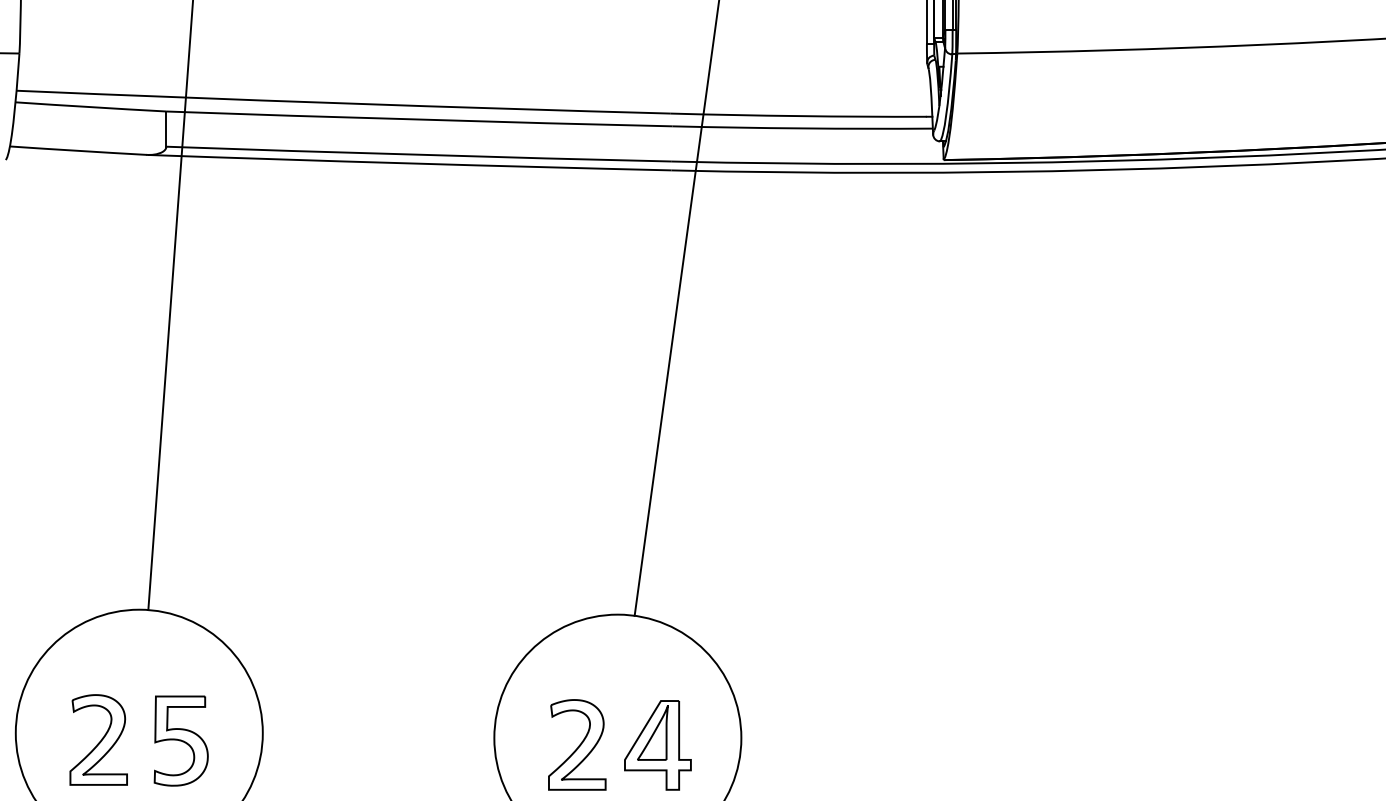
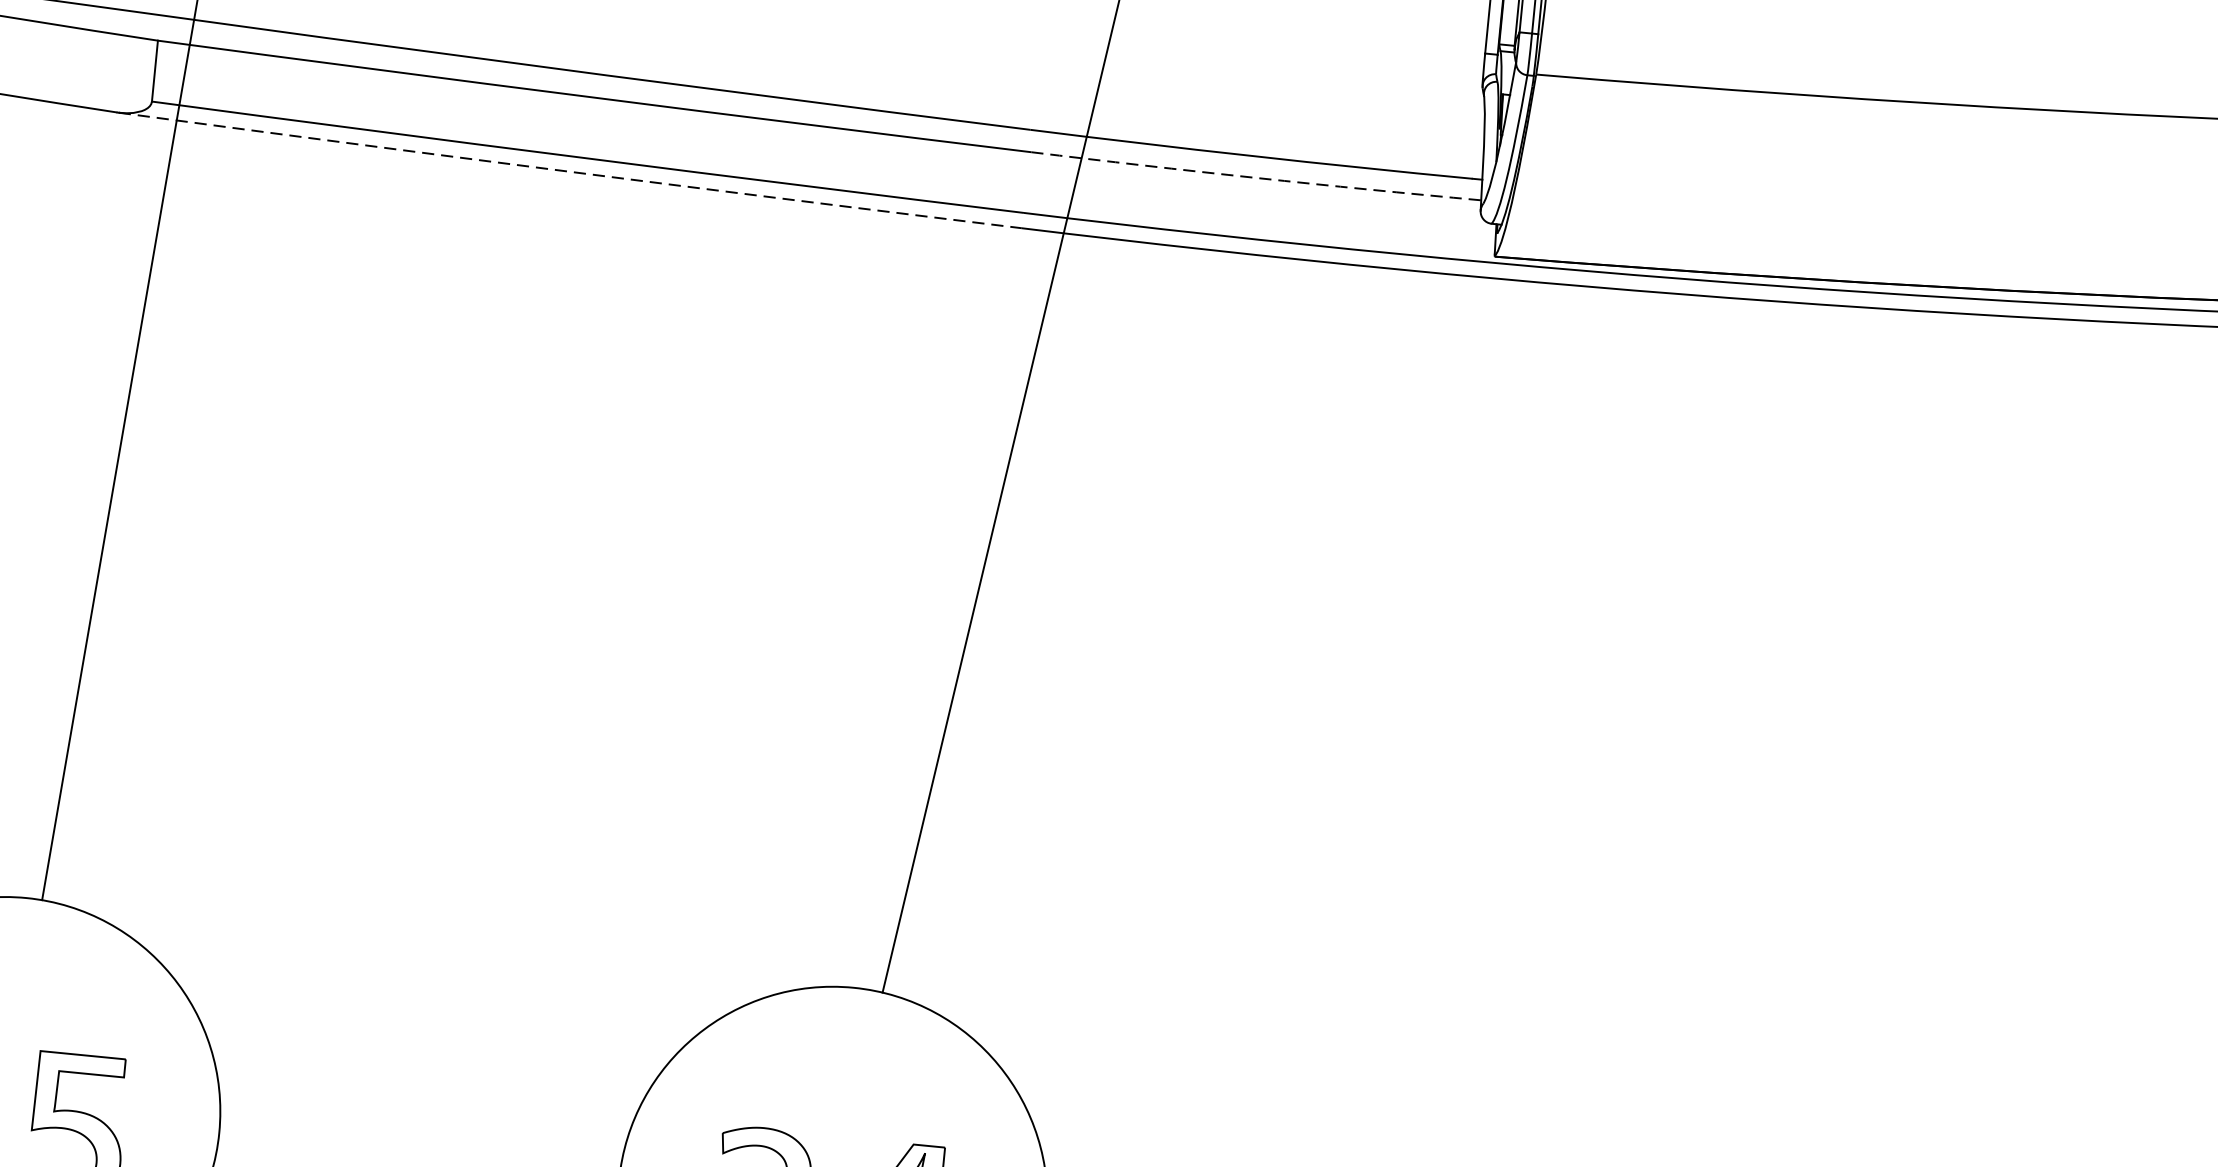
arc: (802, 128) -> (1255, 177), solid -> dashed
arc: (409, 163) -> (569, 171), solid -> dashed

